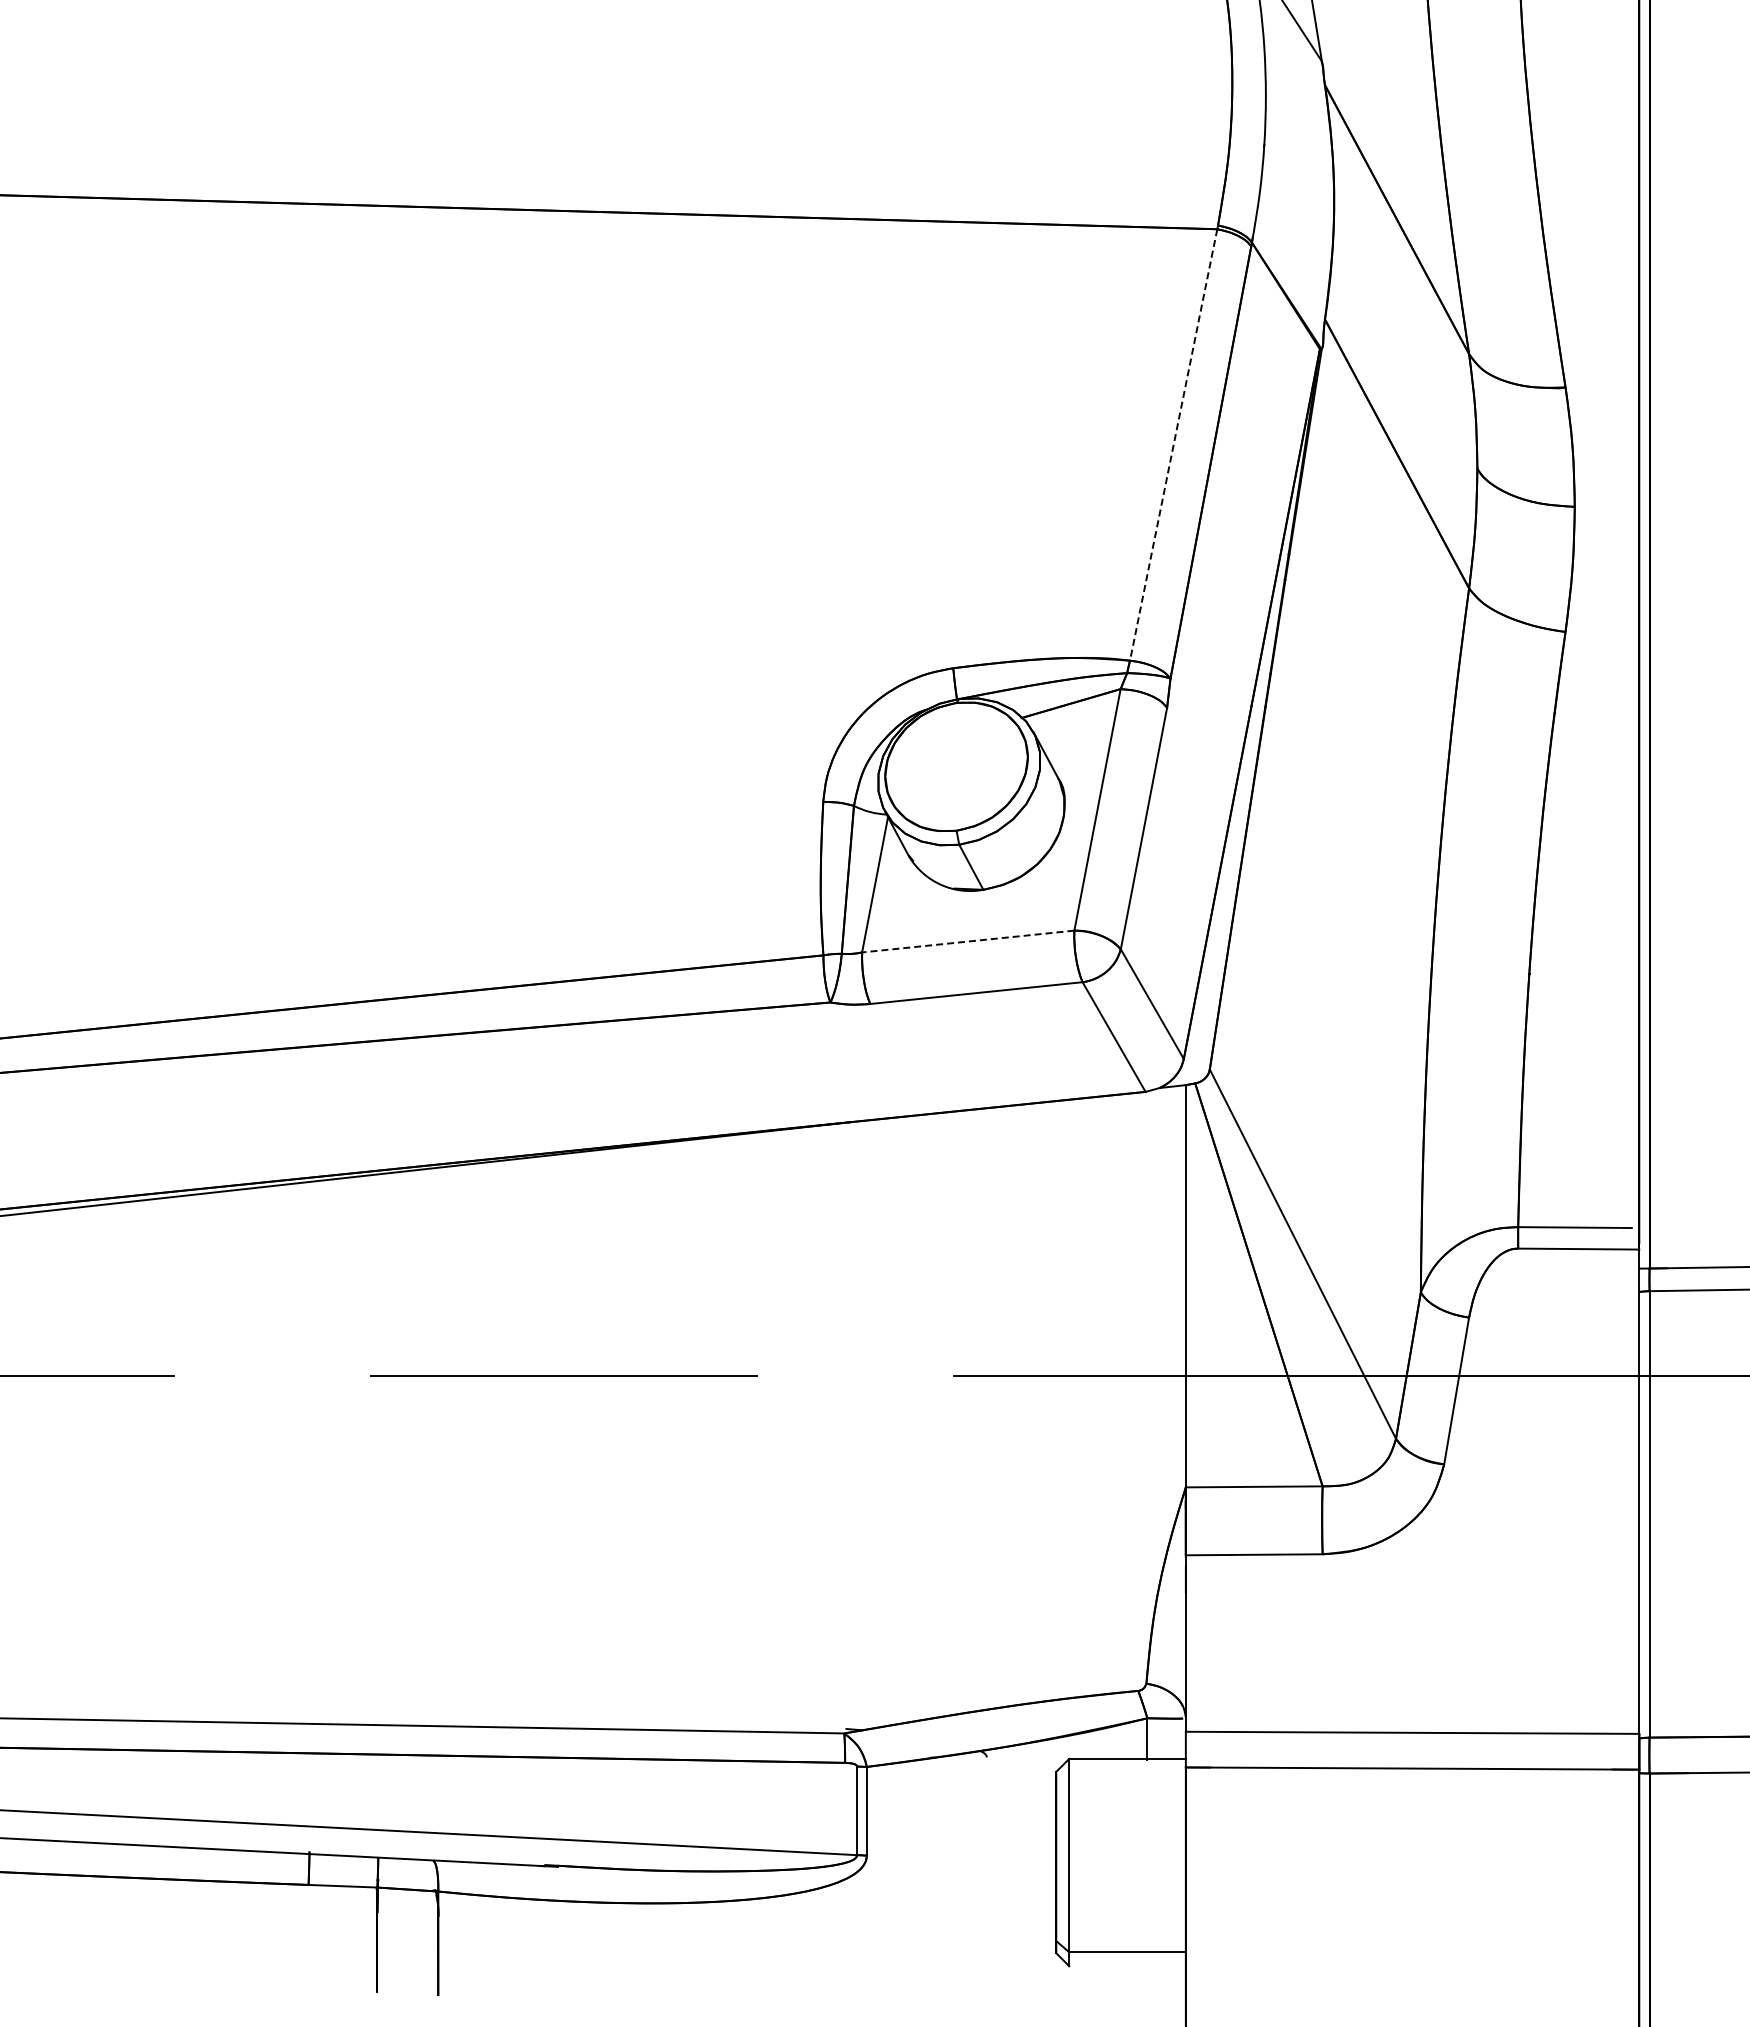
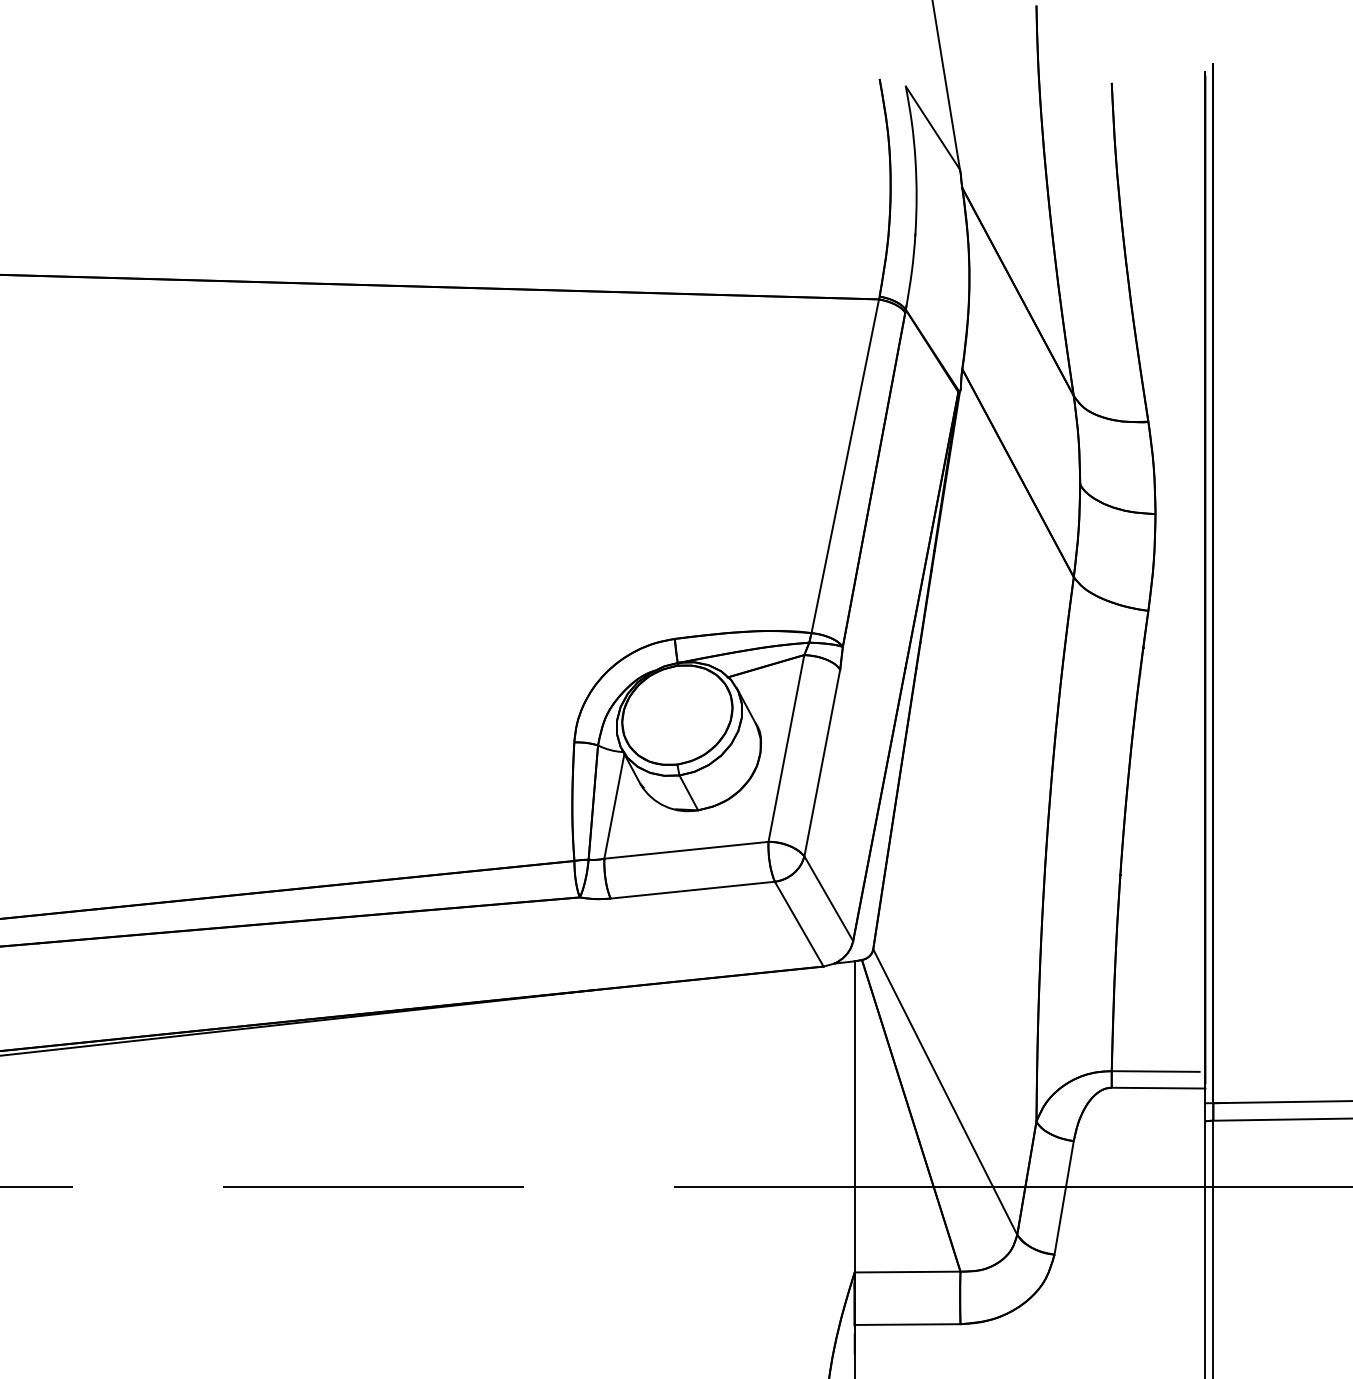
line: (1173, 445) -> (845, 466), dashed -> solid
line: (968, 941) -> (686, 850), dashed -> solid

